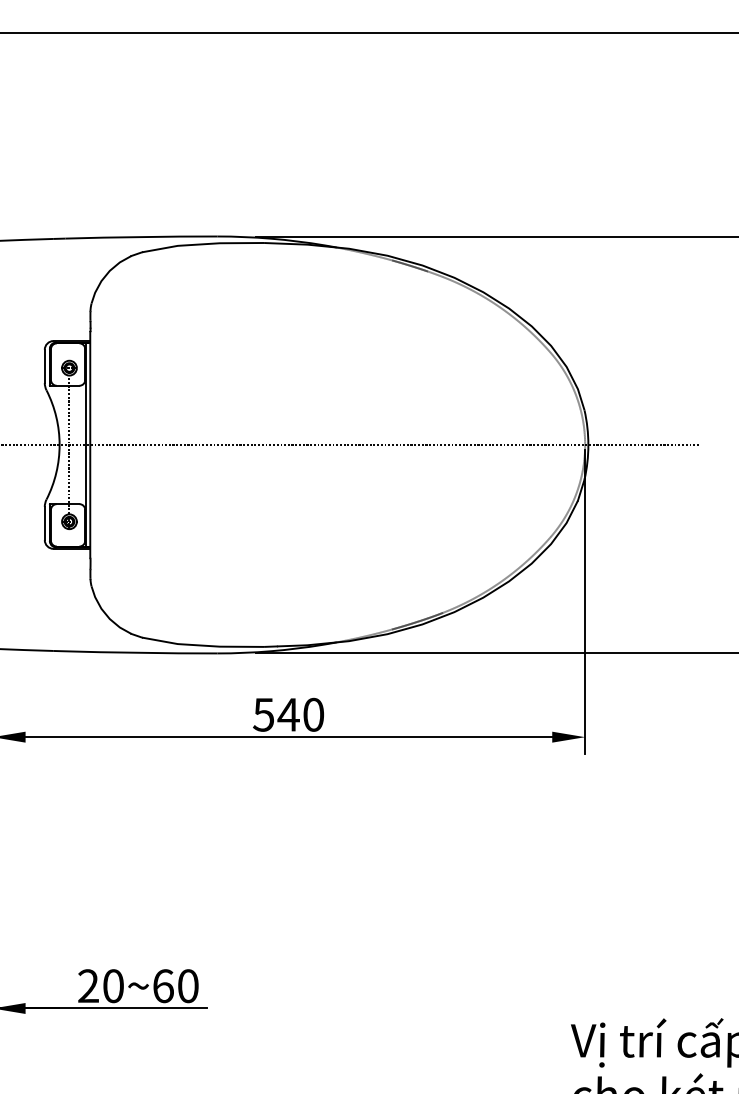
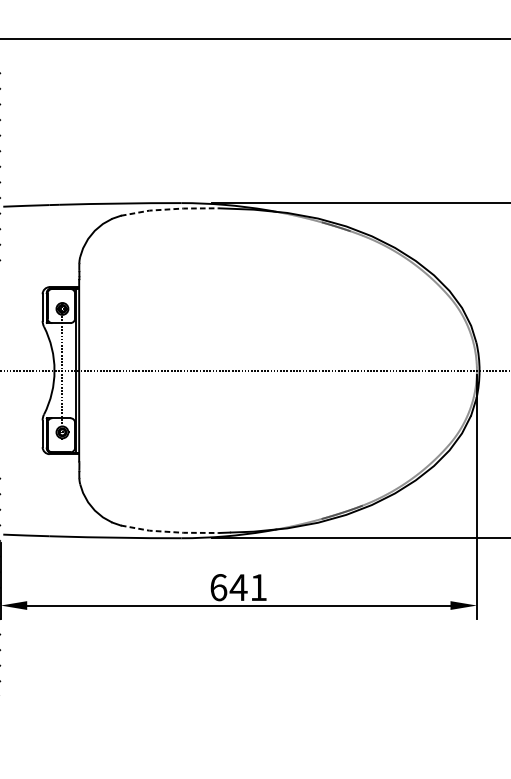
line: (203, 244) -> (170, 209), solid -> dashed
line: (203, 645) -> (170, 531), solid -> dashed
text: (288, 714) -> (238, 587), 540 -> 641

